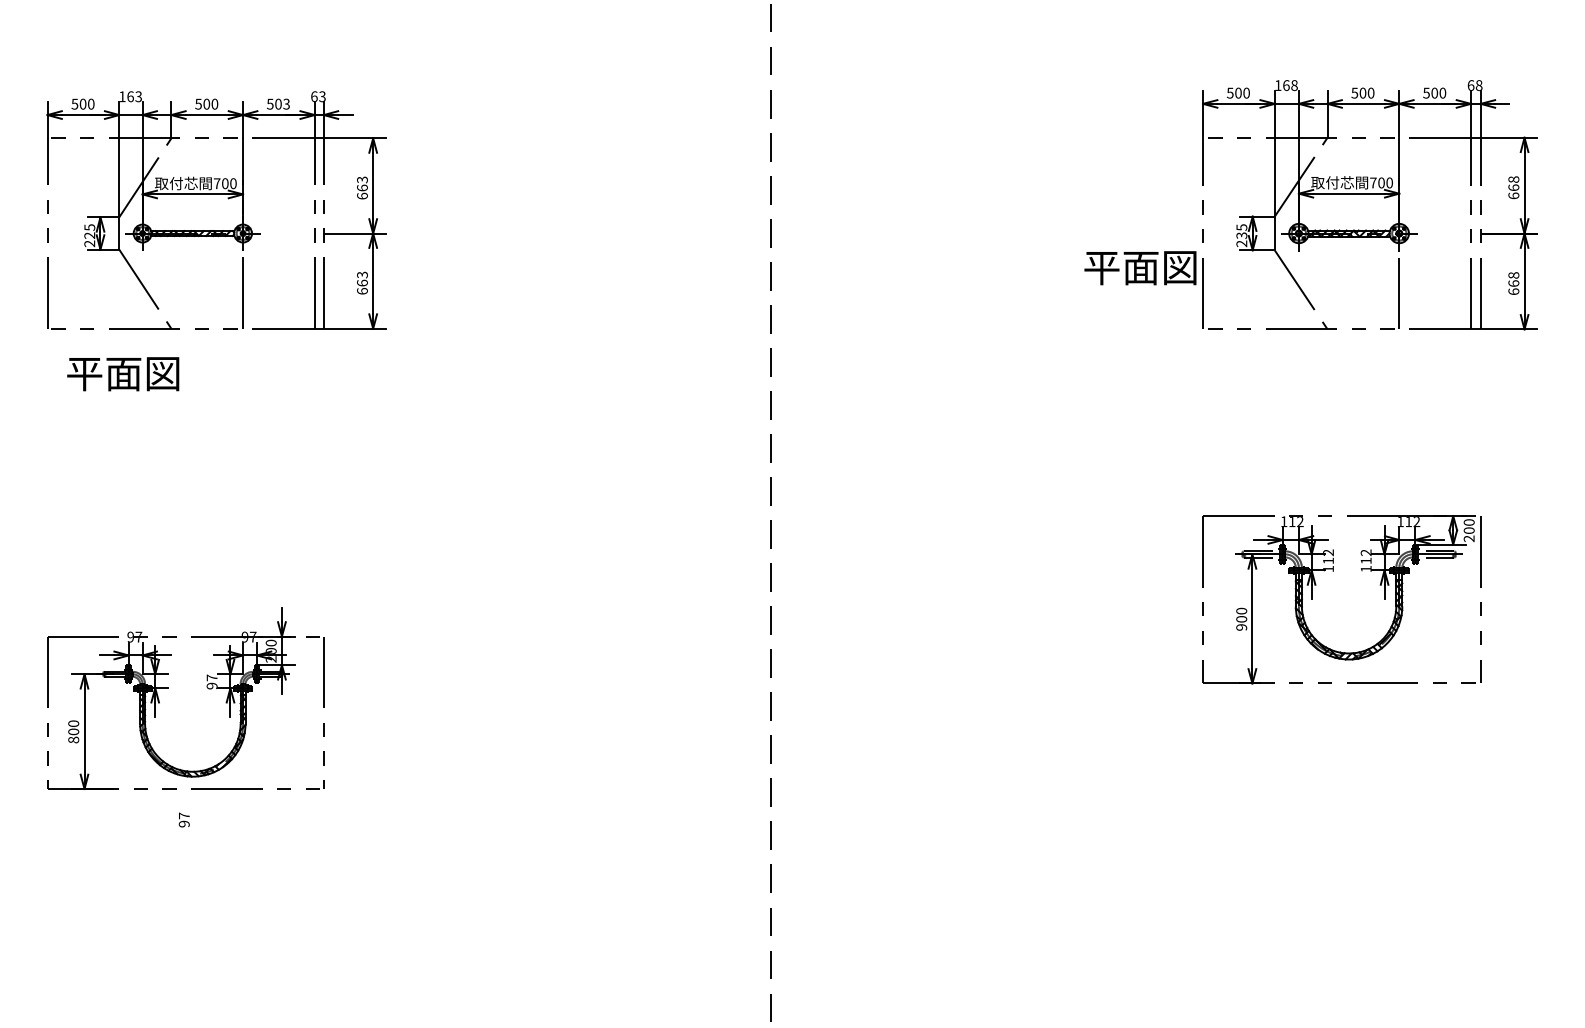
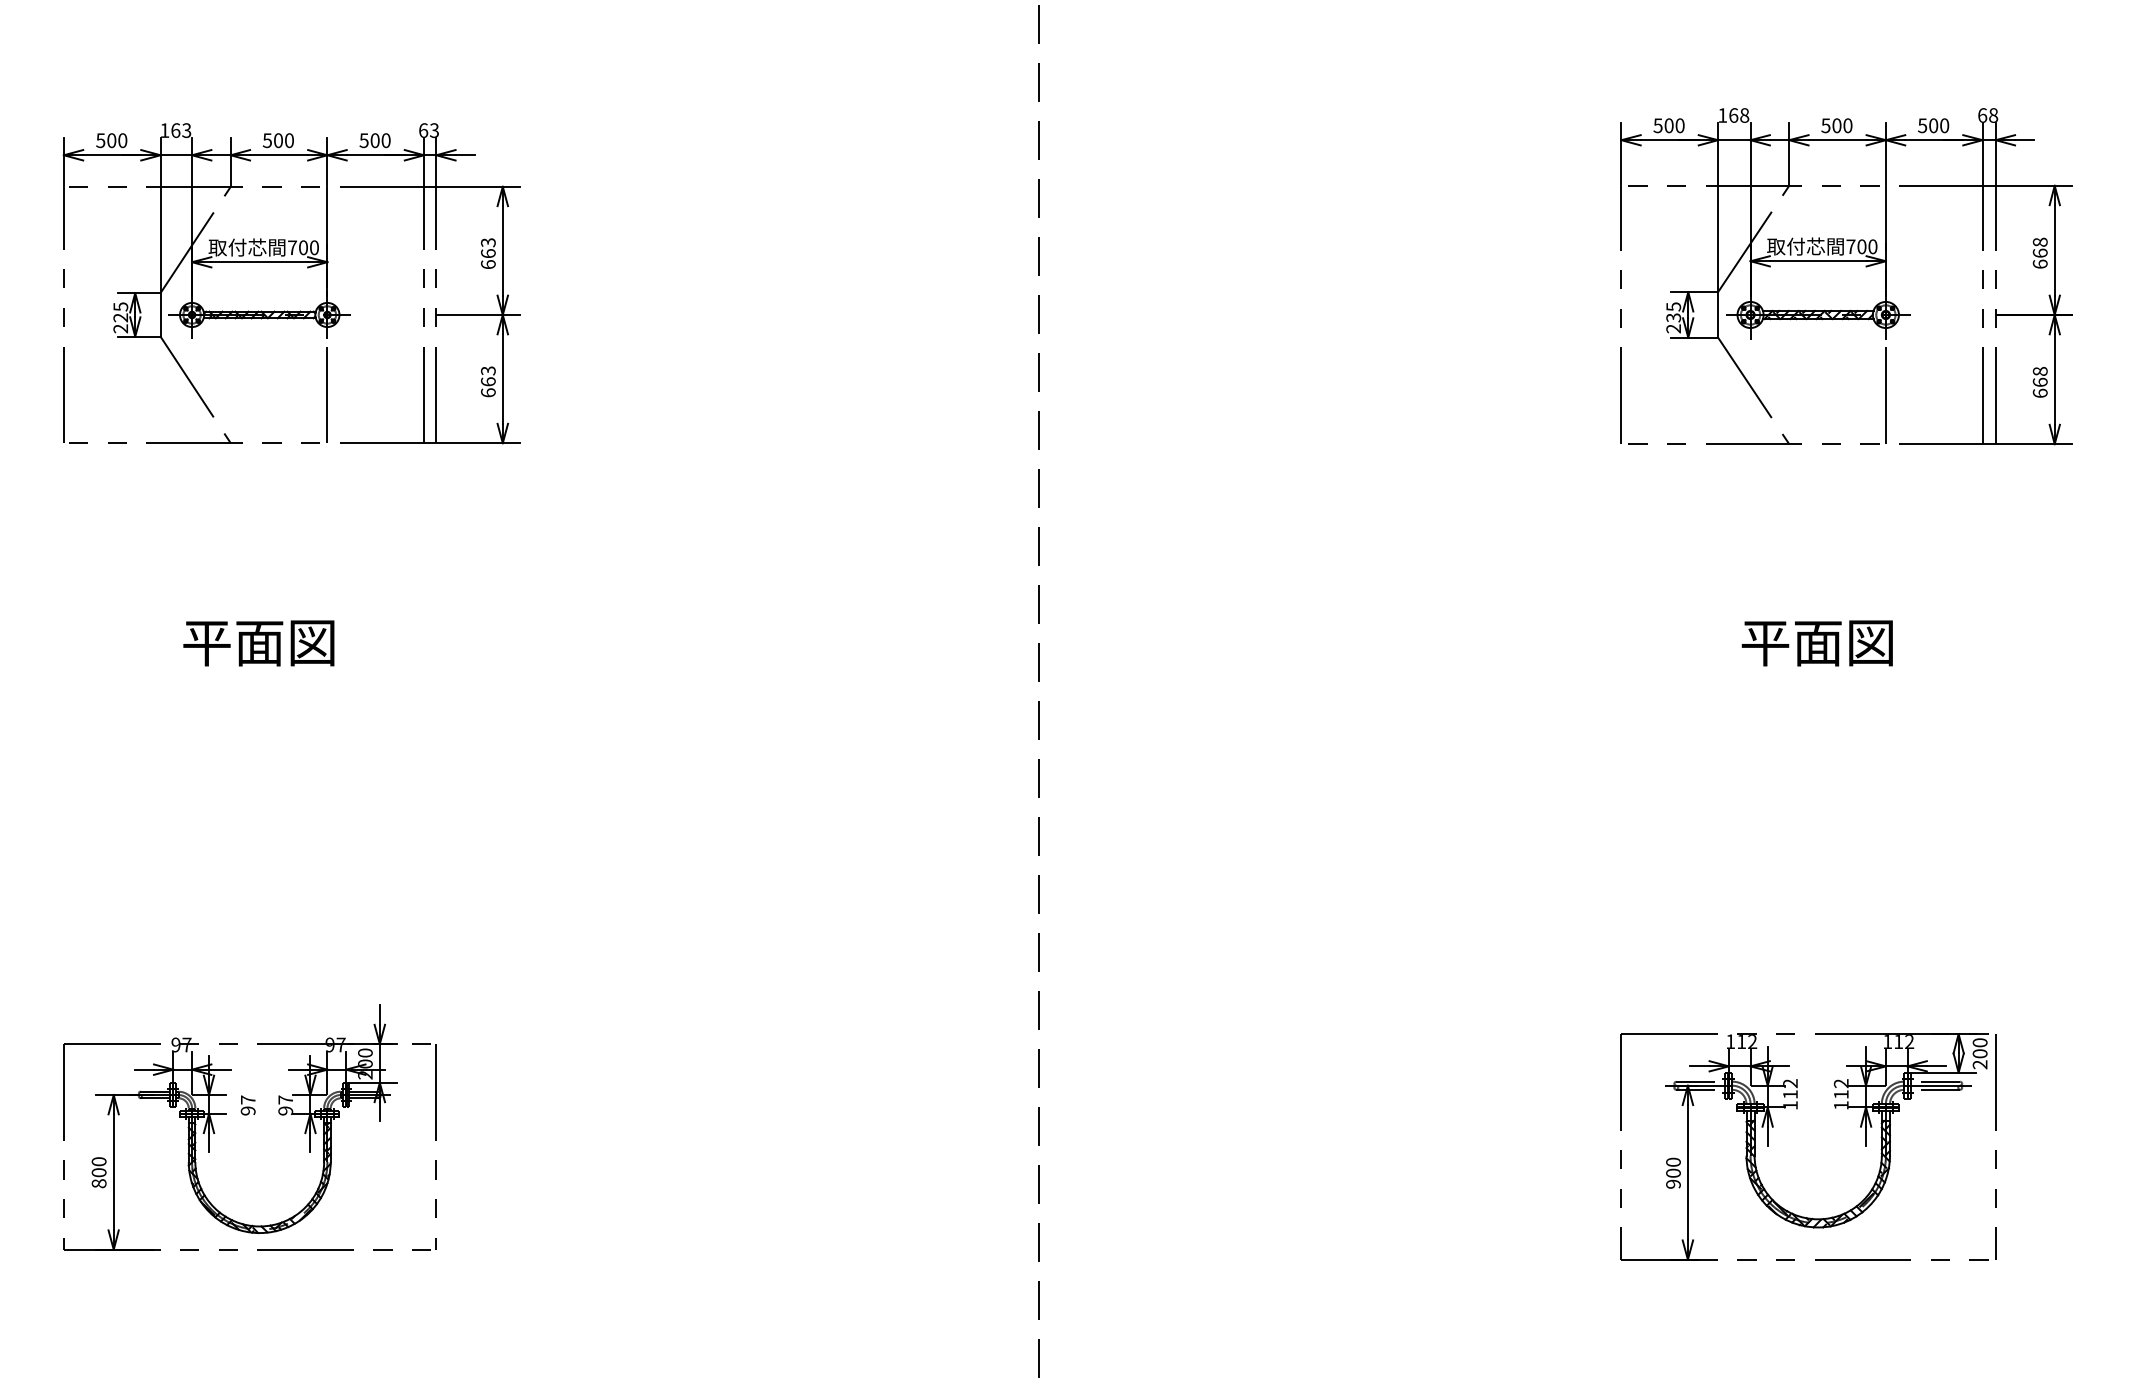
text: (286, 103) -> (385, 139), 503 -> 500
text: (1140, 268) -> (1817, 643), moved
text: (123, 374) -> (259, 643), moved
part: (1316, 585) -> (1774, 1127), moved
part: (168, 688) -> (226, 1114), moved

